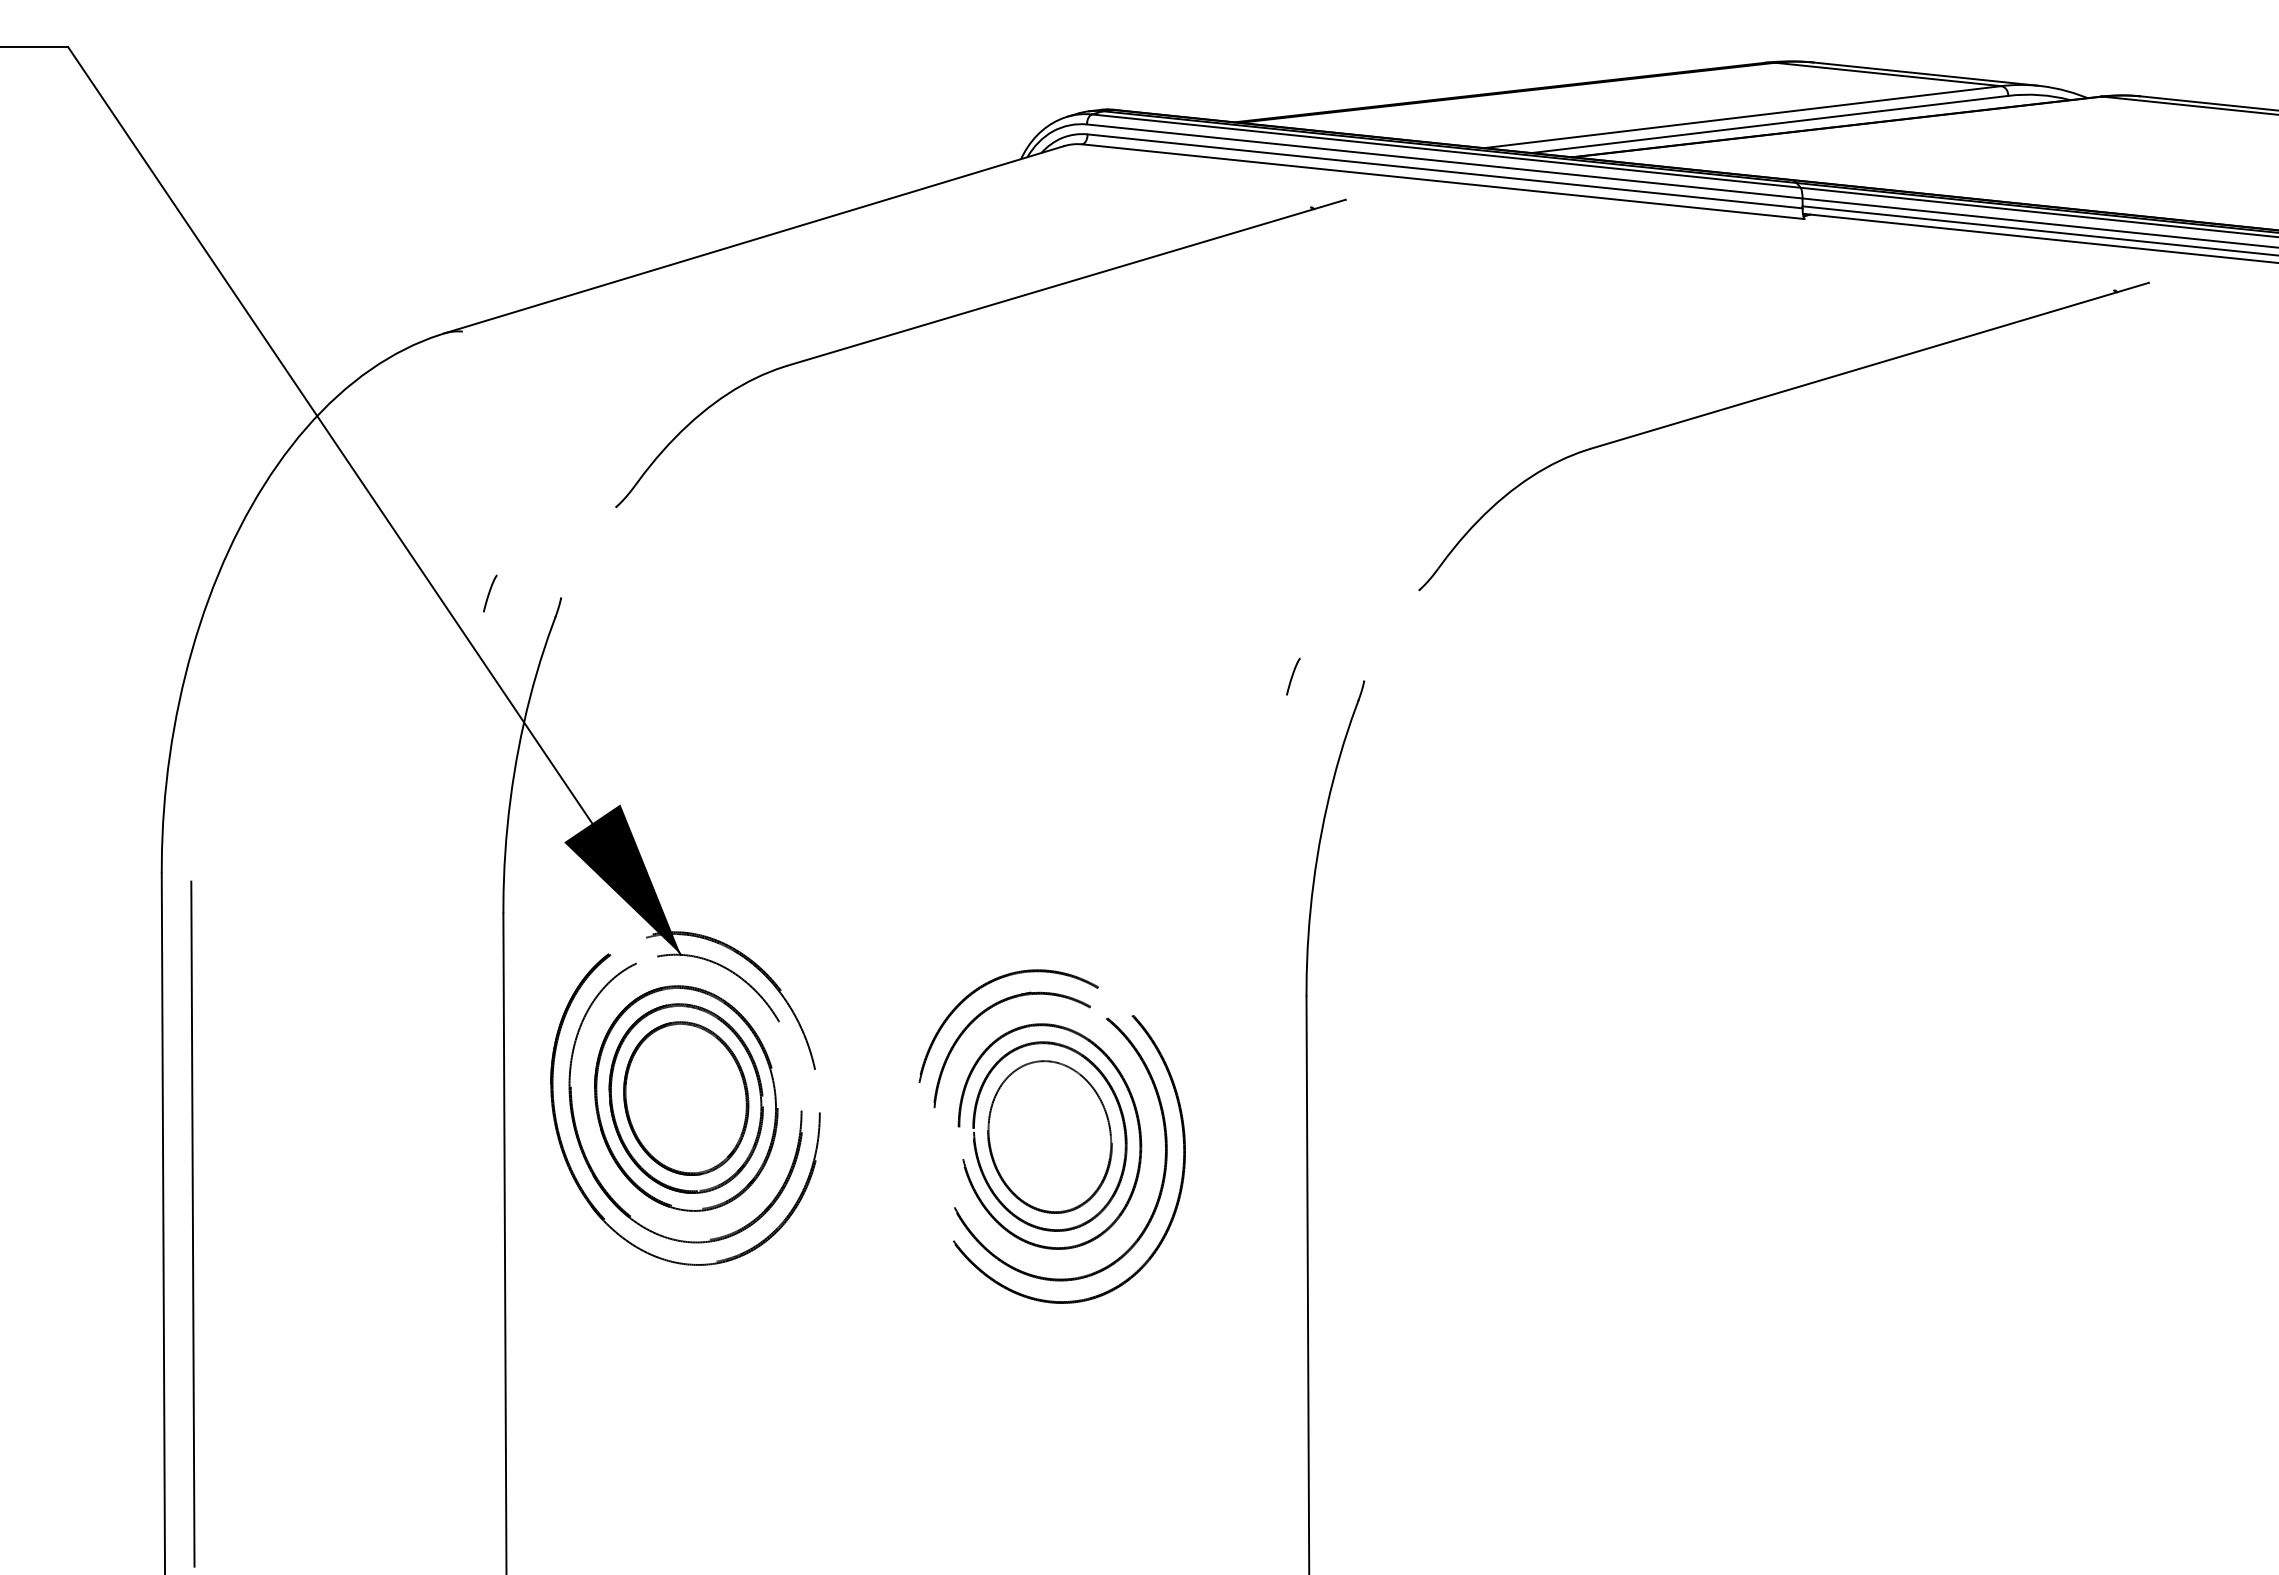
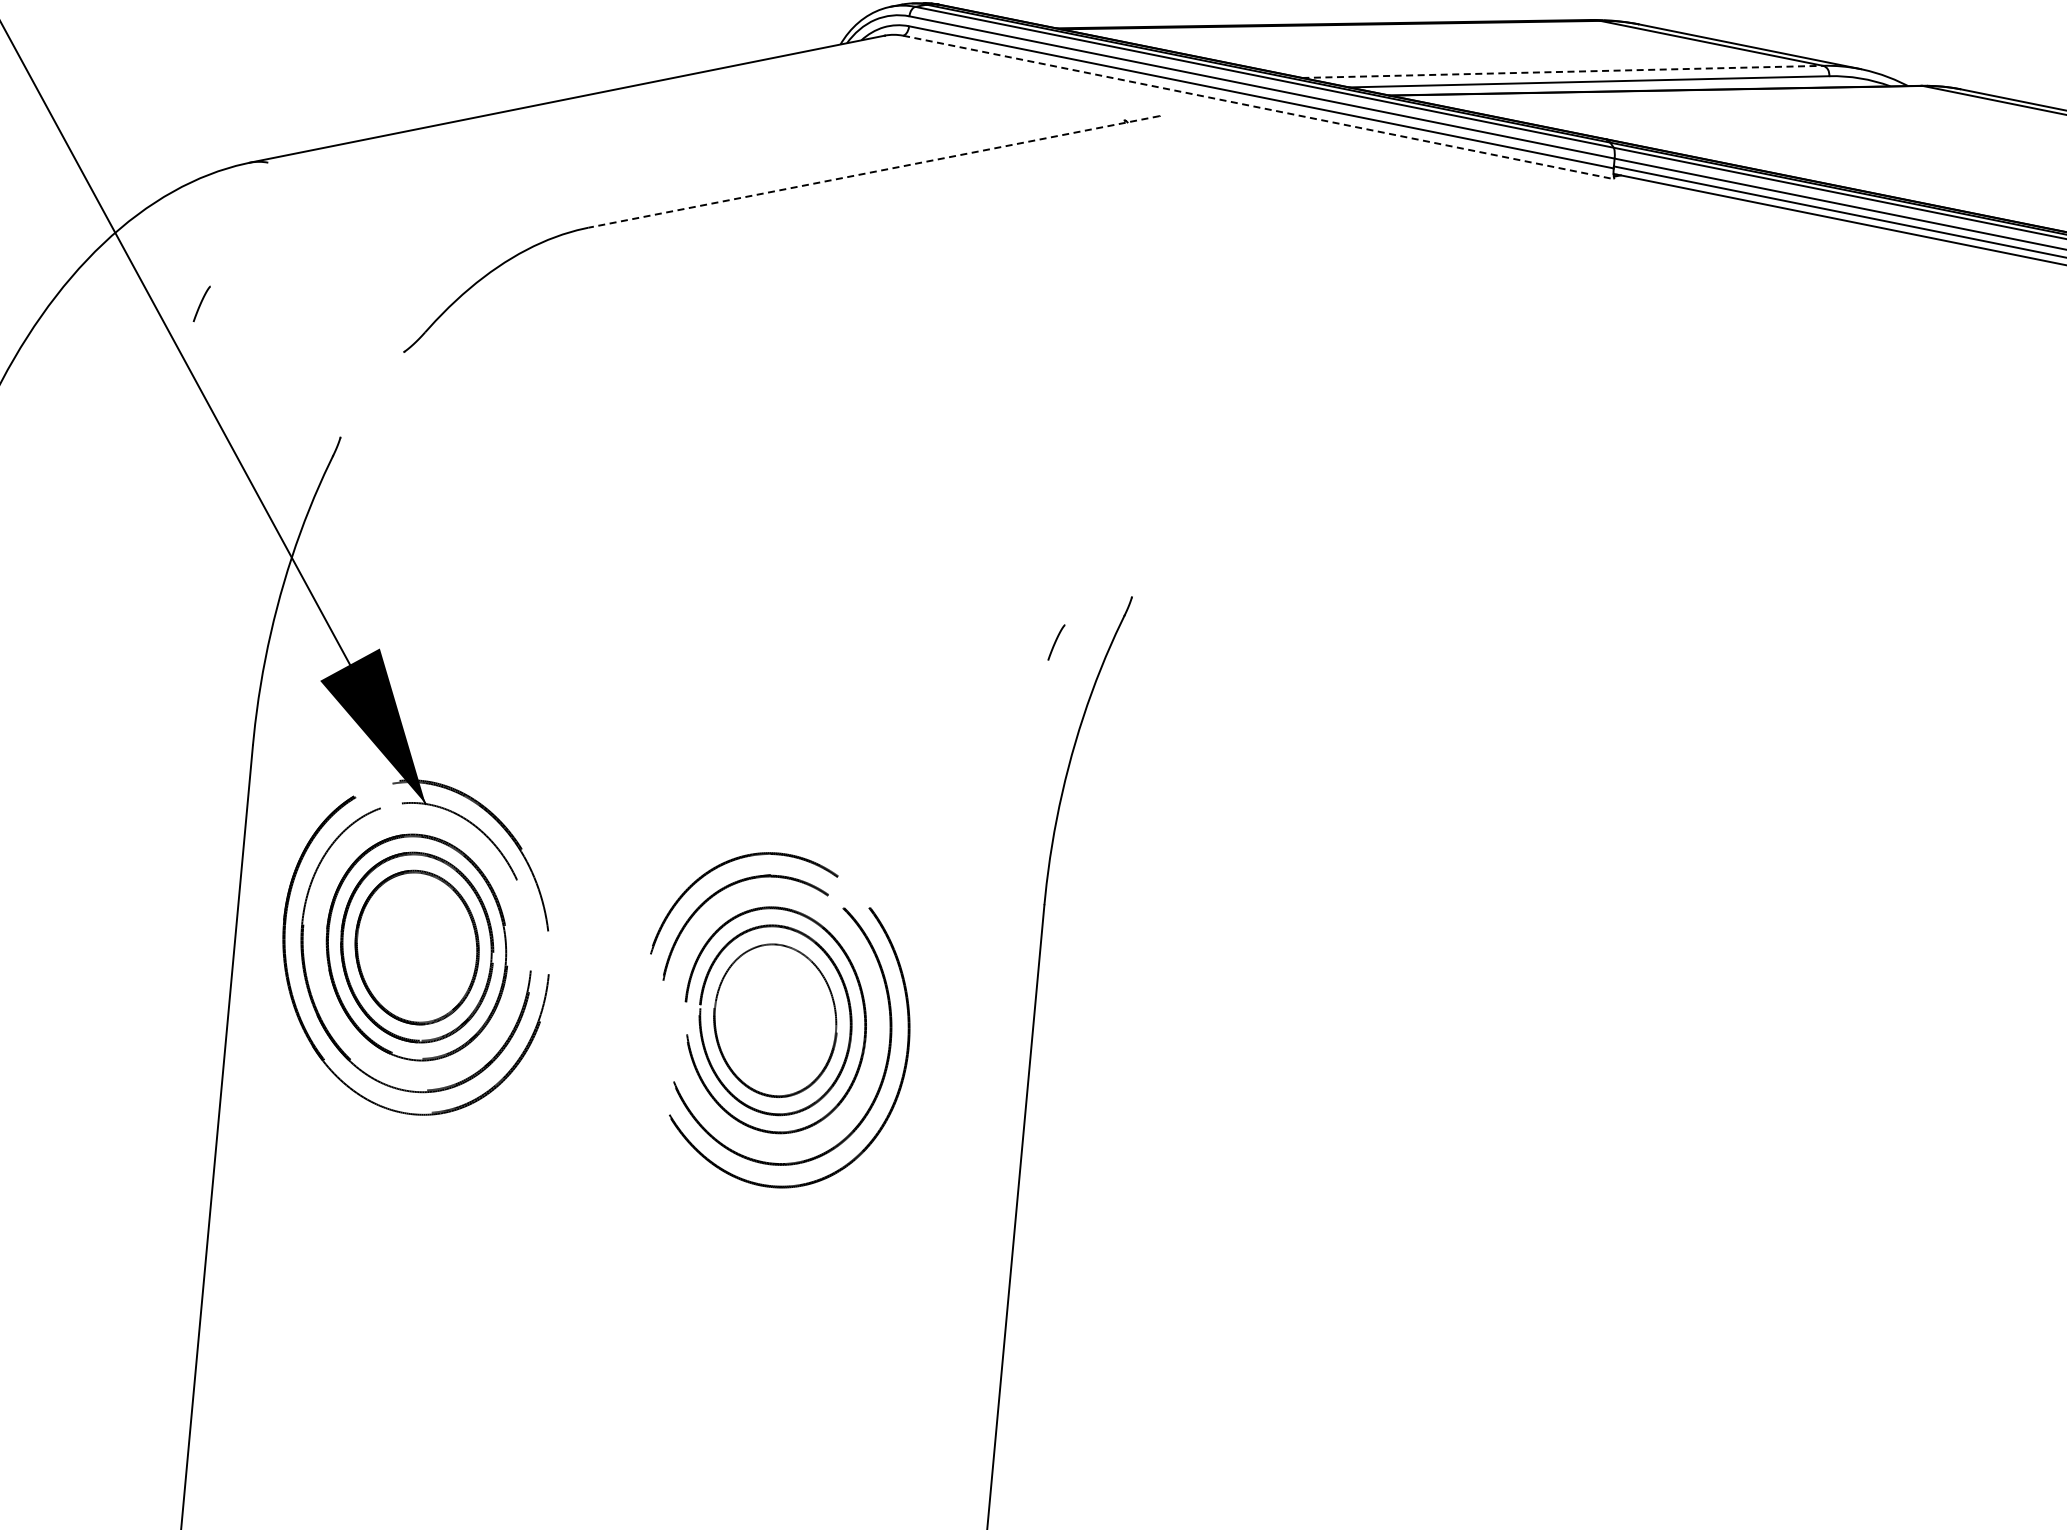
line: (1743, 117) -> (1563, 72), solid -> dashed
line: (1443, 181) -> (1258, 107), solid -> dashed
line: (1066, 282) -> (873, 171), solid -> dashed
part: (1774, 395) -> (1567, 352), removed
curve: (490, 592) -> (202, 302), moved
curve: (1293, 676) -> (1056, 642), moved

